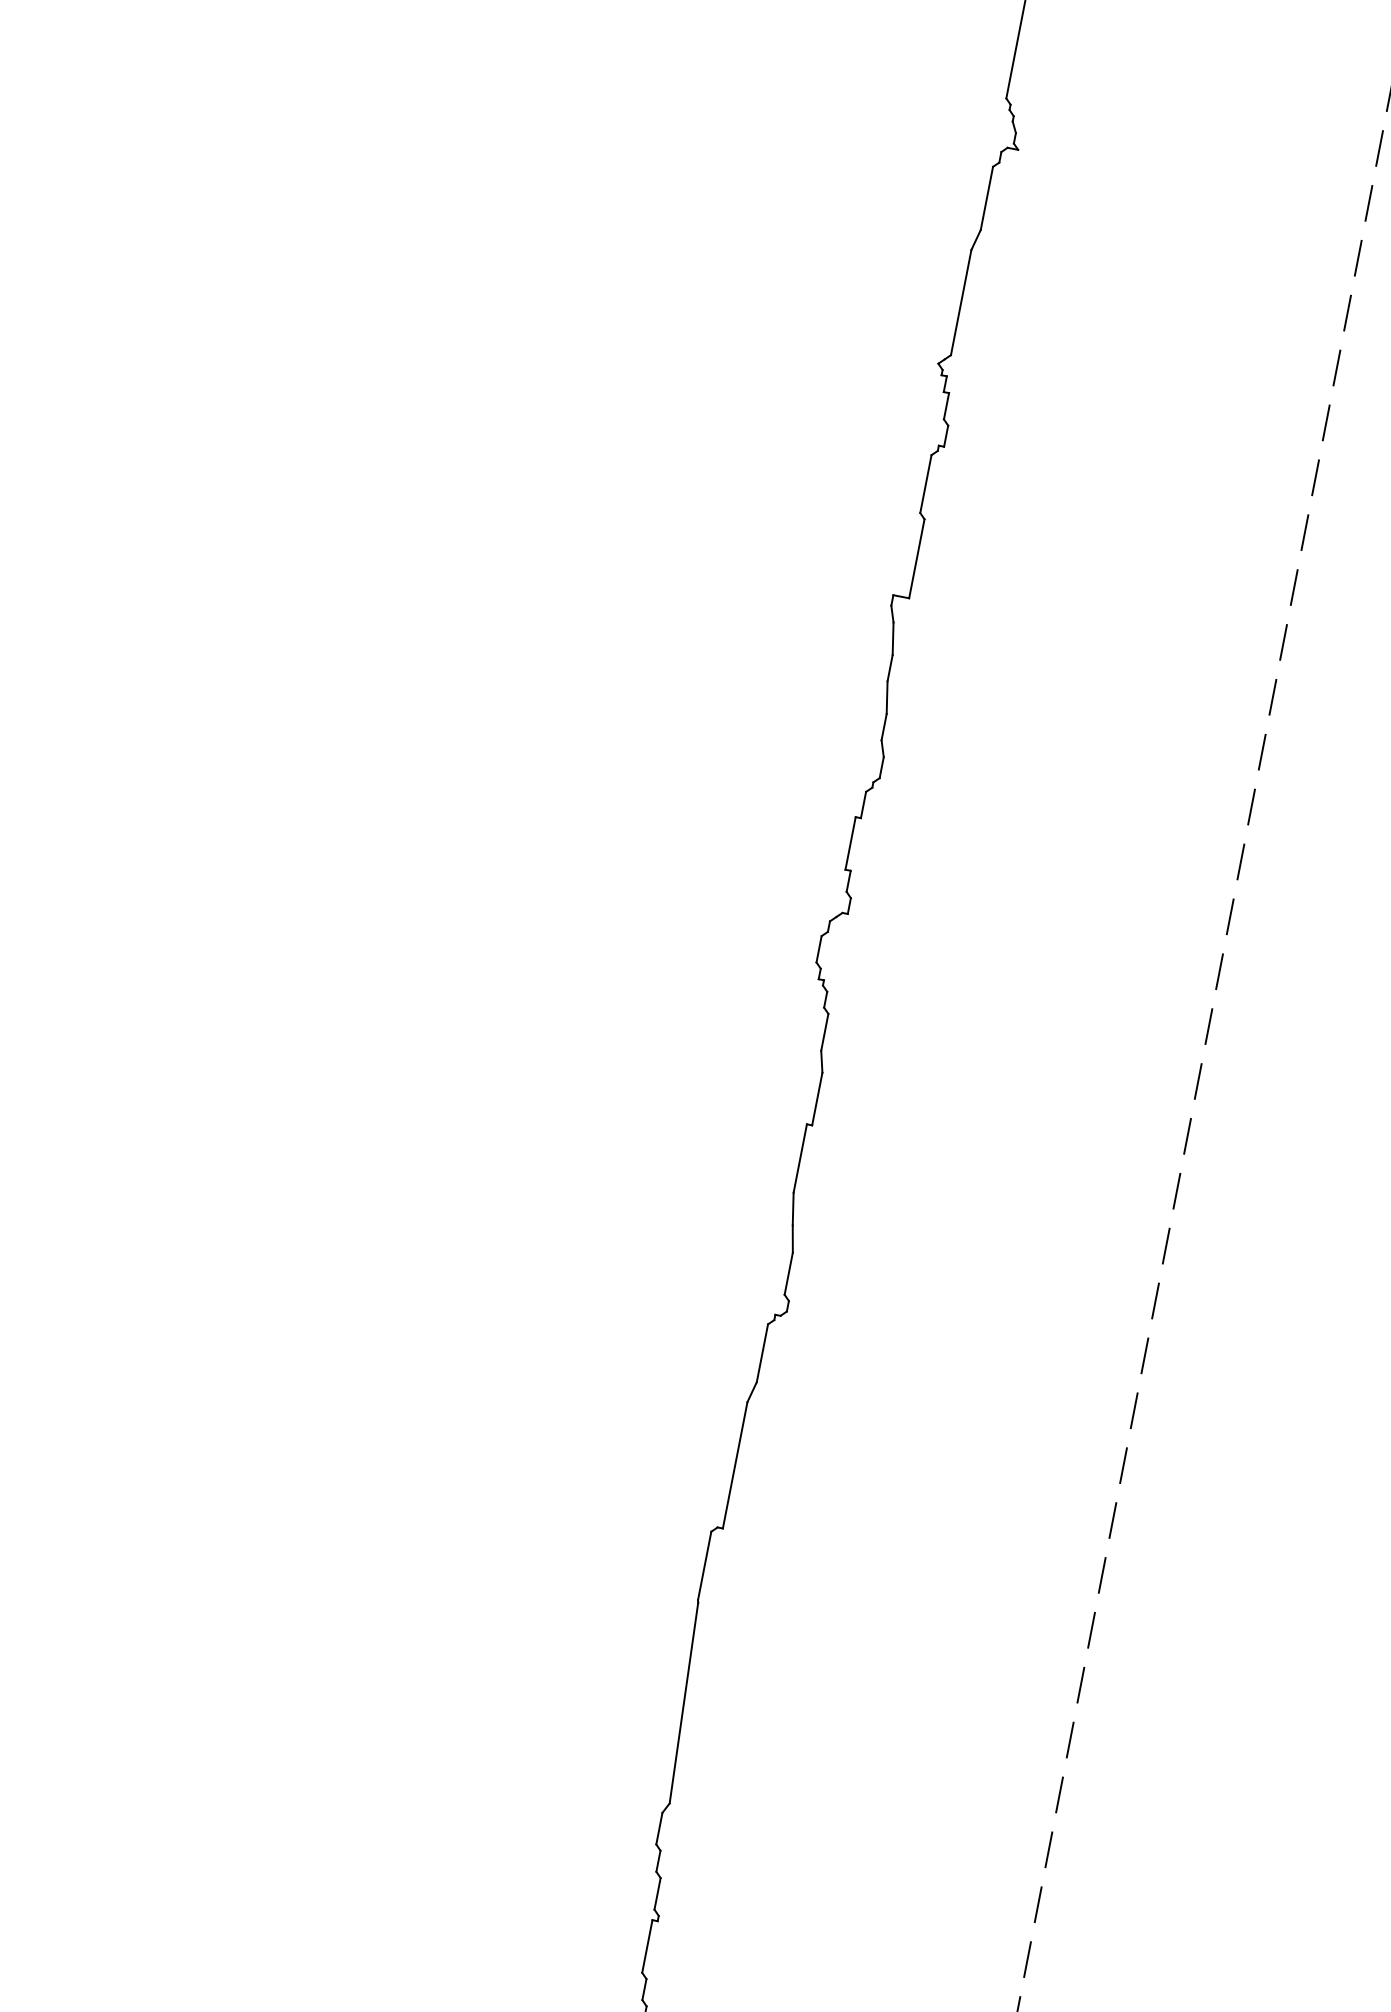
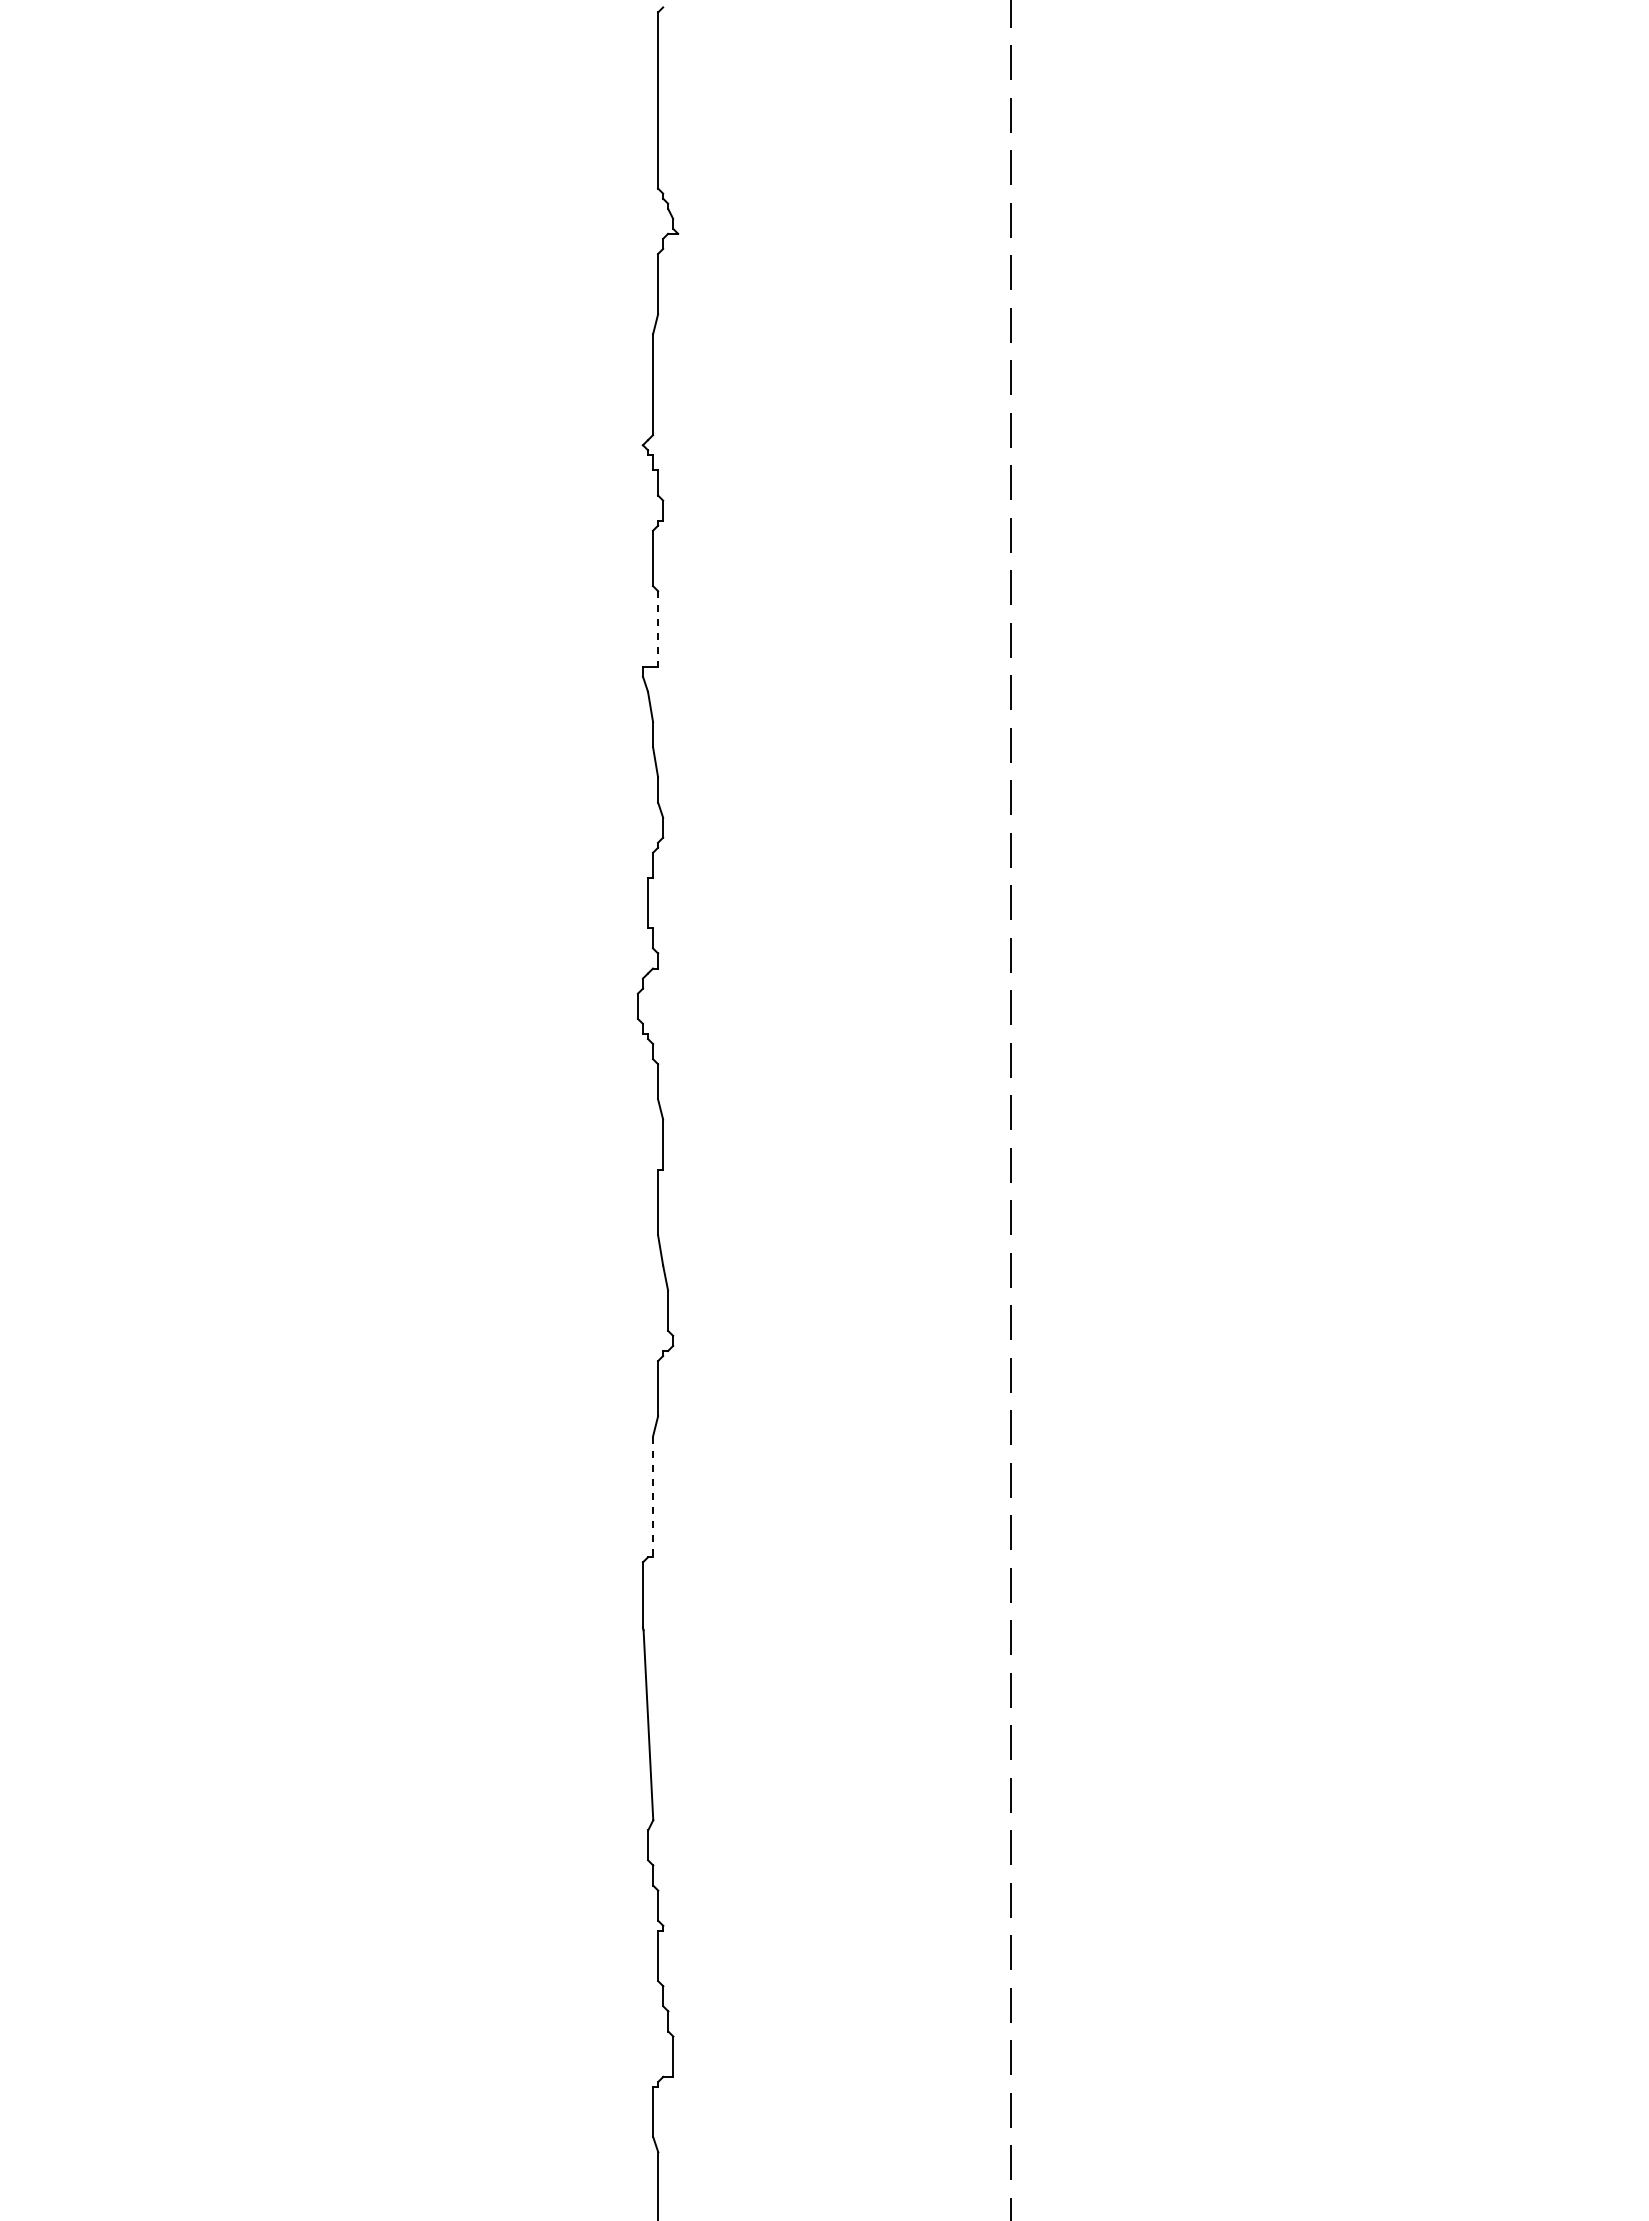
line: (917, 558) -> (658, 628), solid -> dashed
line: (735, 1466) -> (653, 1497), solid -> dashed

